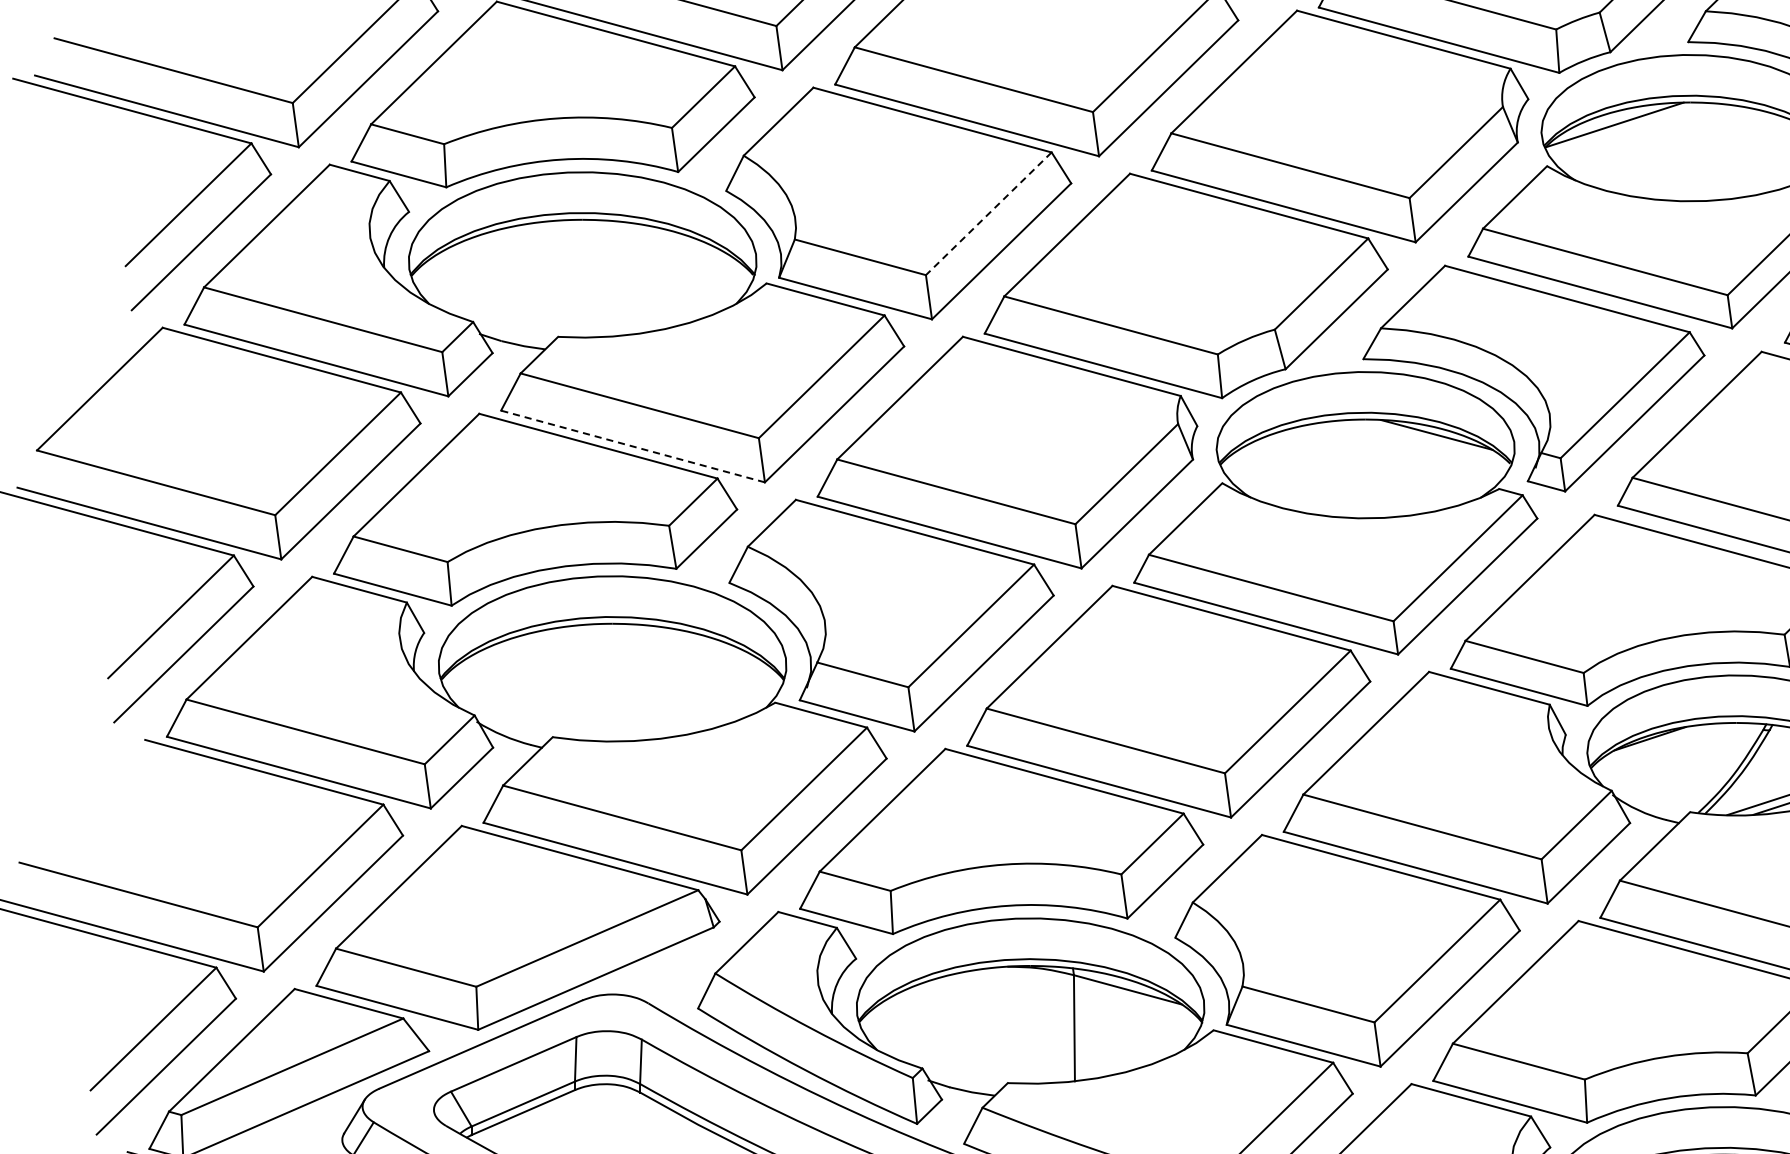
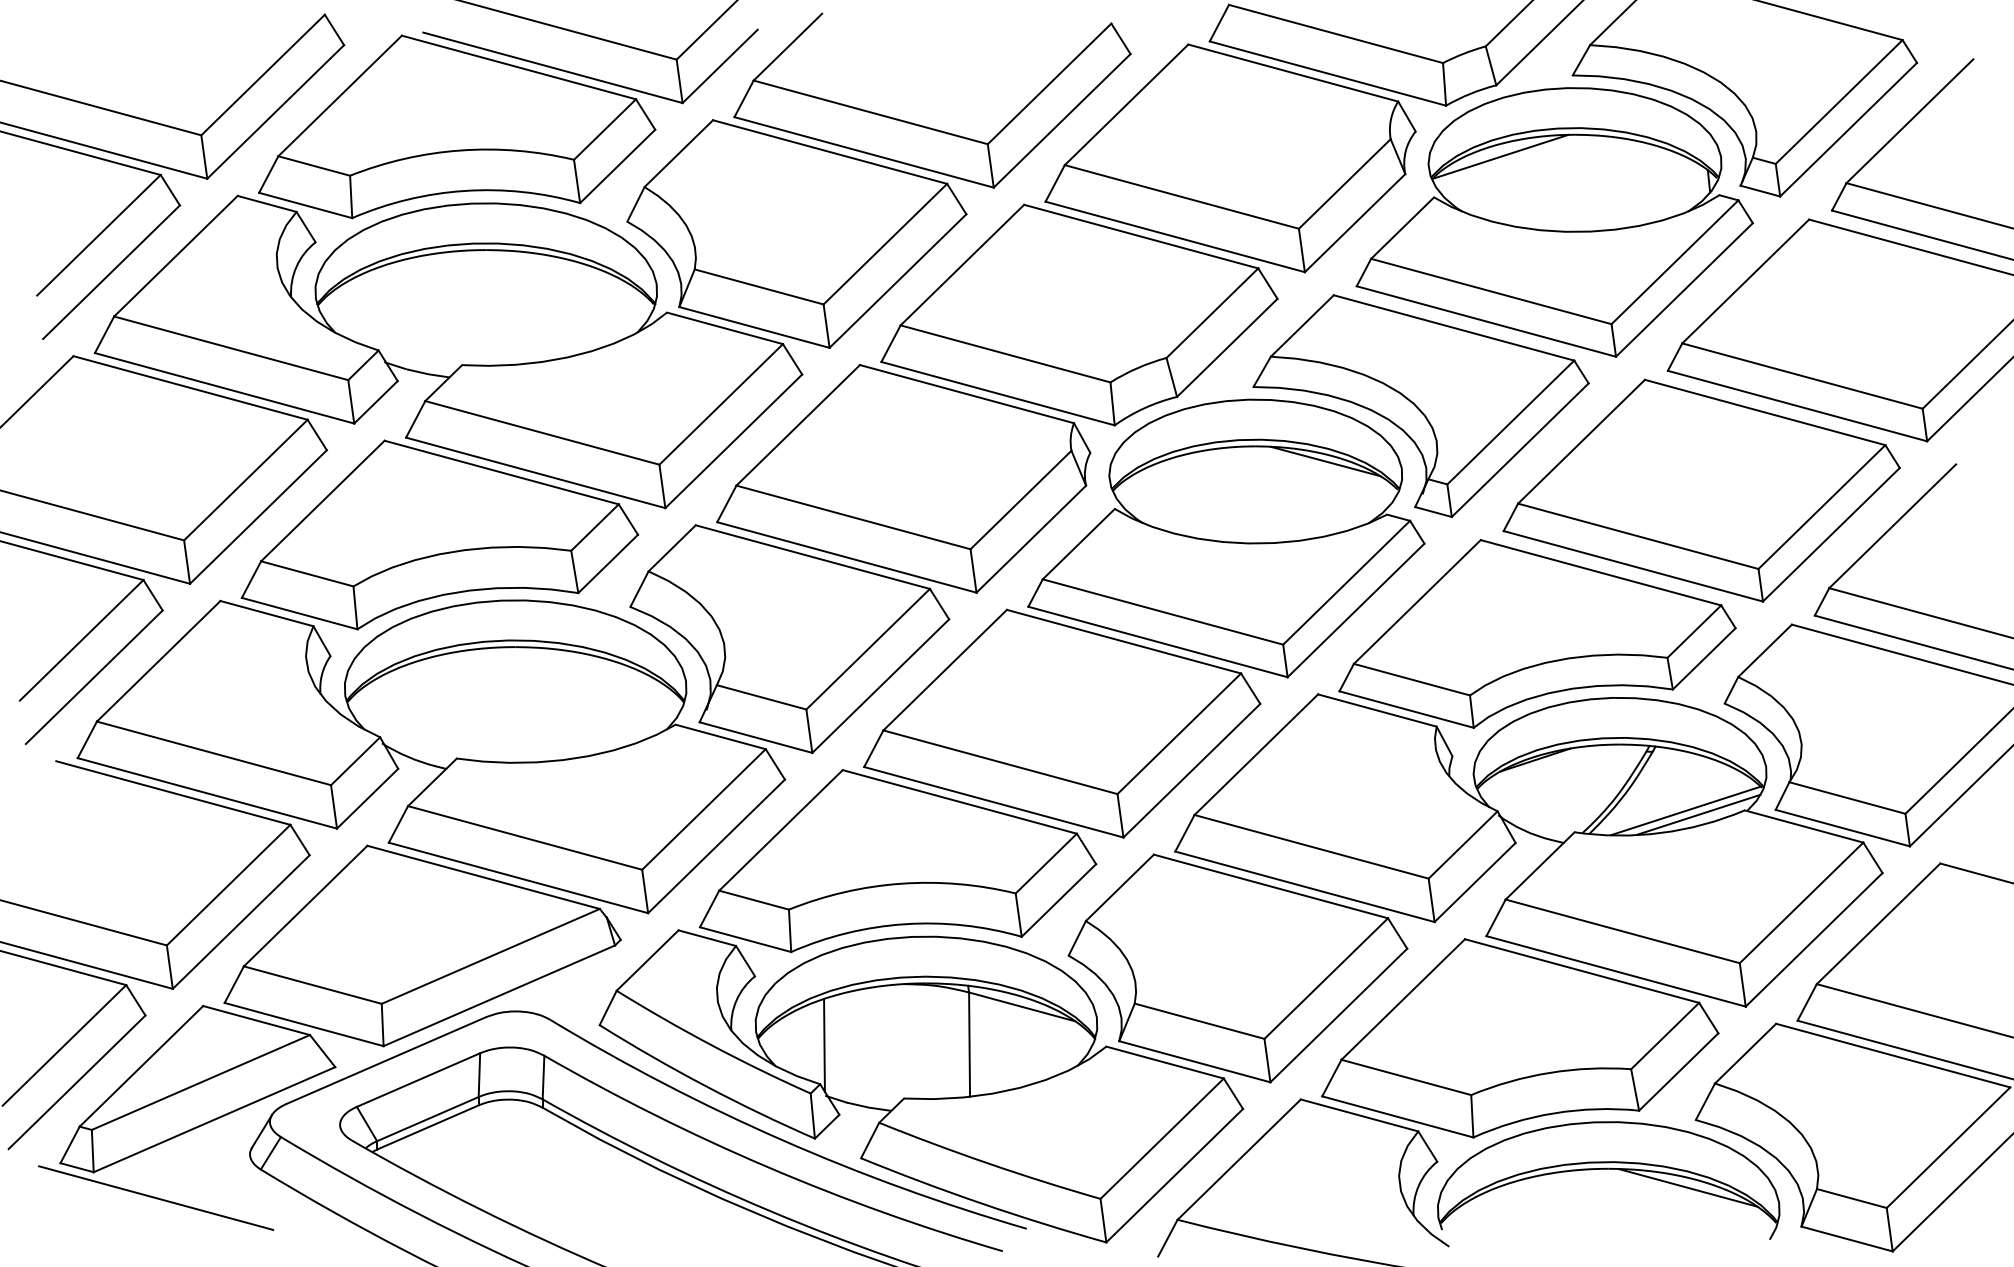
line: (988, 214) -> (885, 244), dashed -> solid
line: (632, 446) -> (535, 472), dashed -> solid
line: (926, 1029) -> (824, 1045), added

